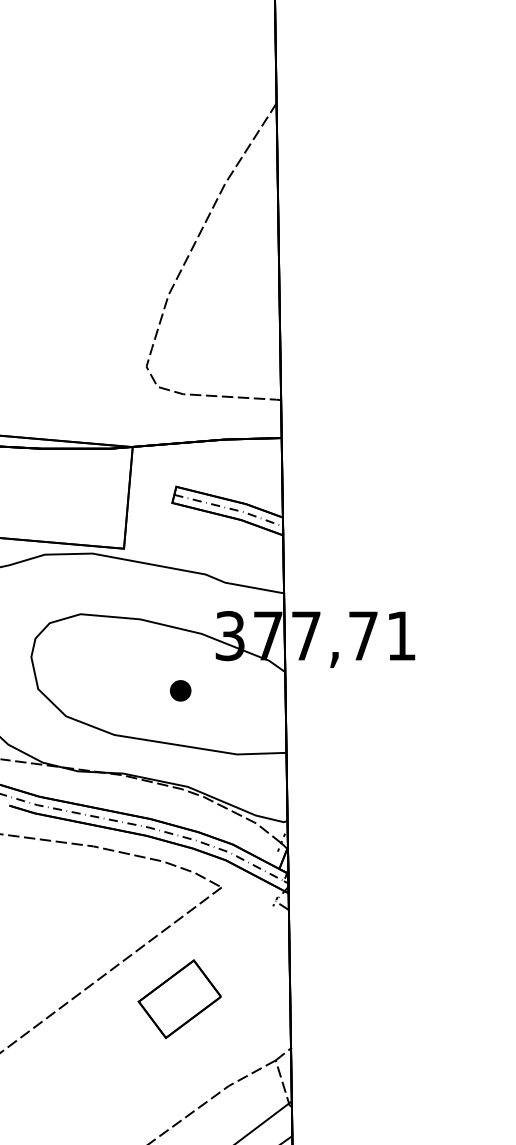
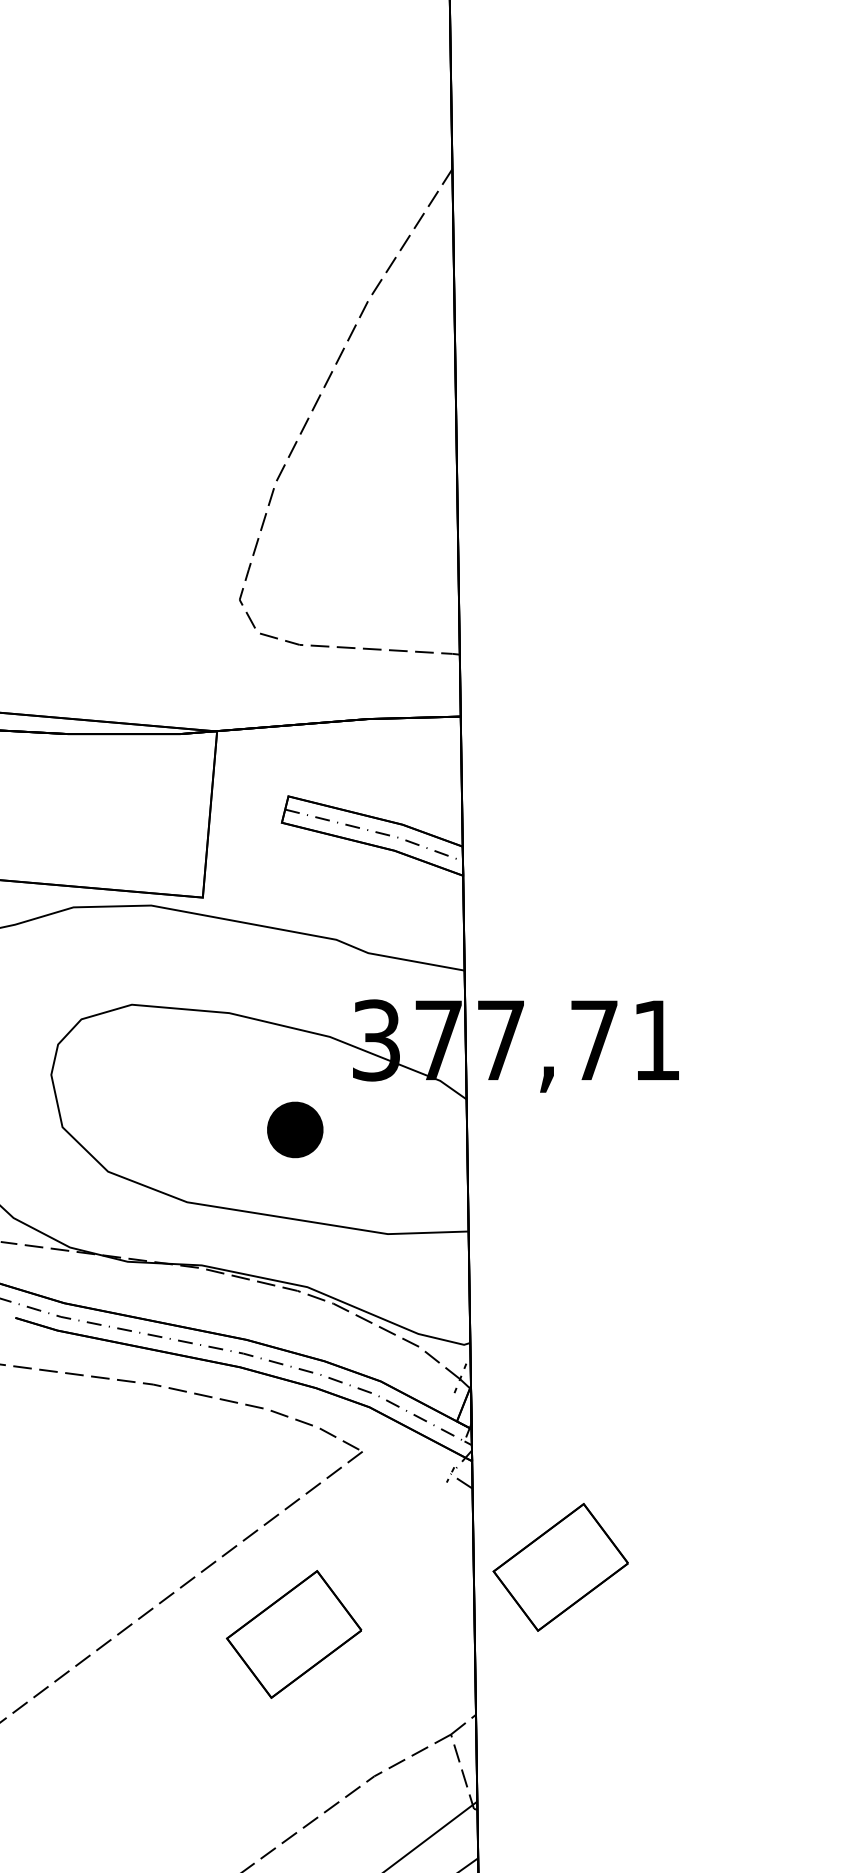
part: (180, 690) -> (295, 1129), size x1.6
part: (342, 958) -> (560, 1567), added

